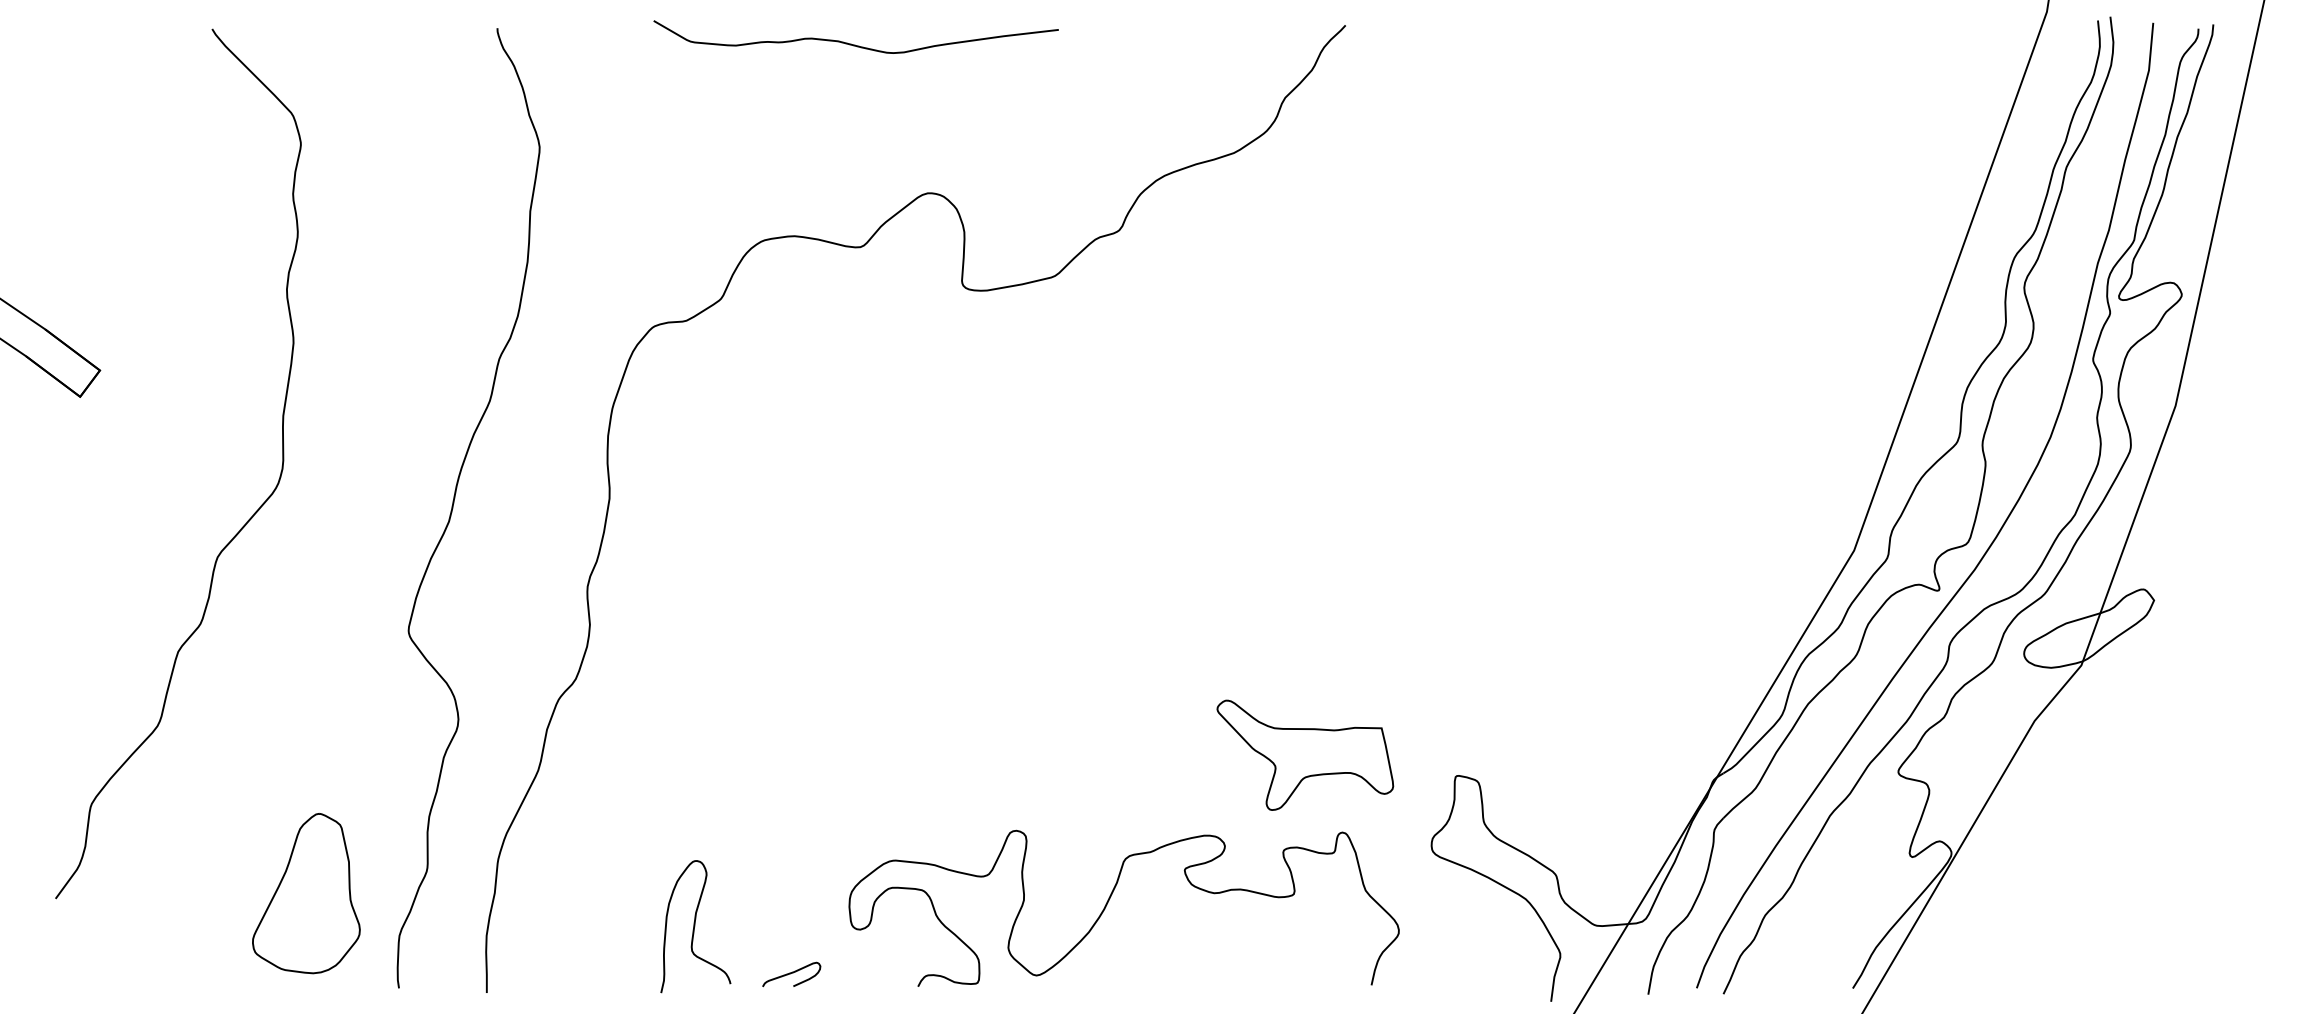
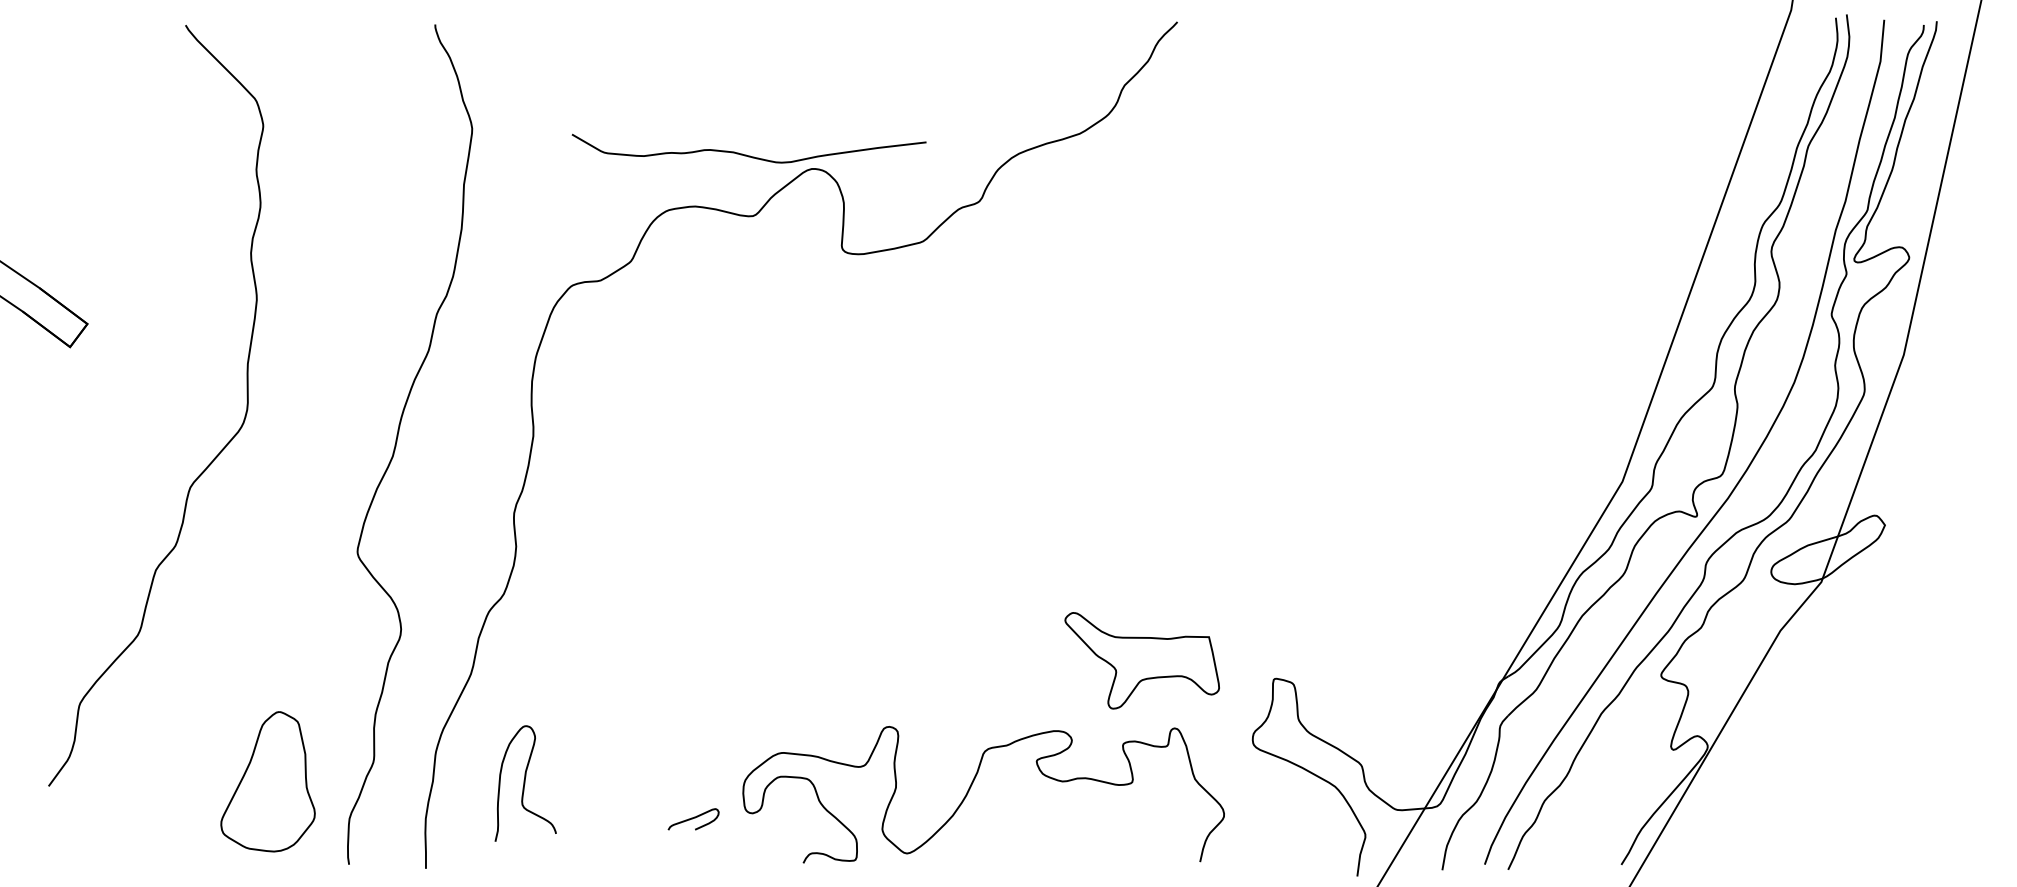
curve: (855, 44) -> (748, 155), moved
curve: (695, 926) -> (525, 783), moved
curve: (791, 973) -> (693, 818), moved

